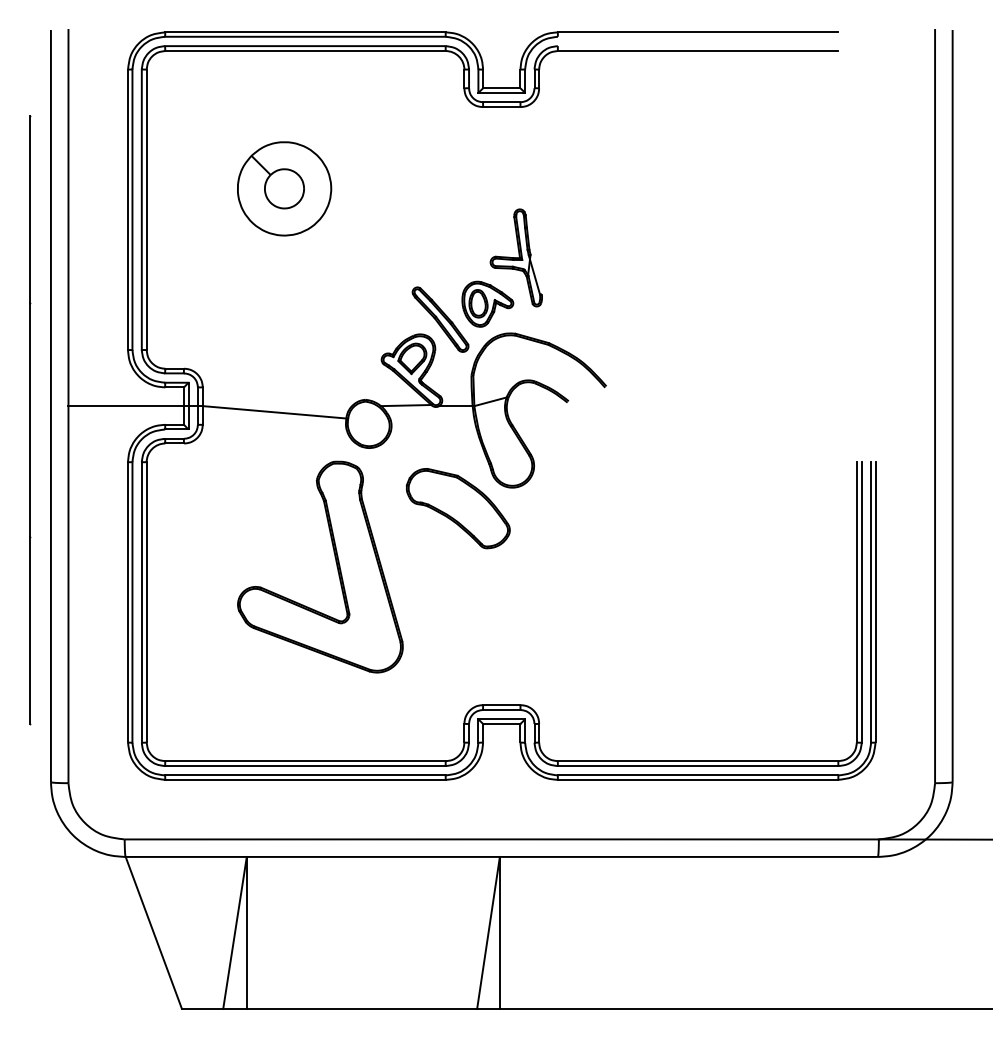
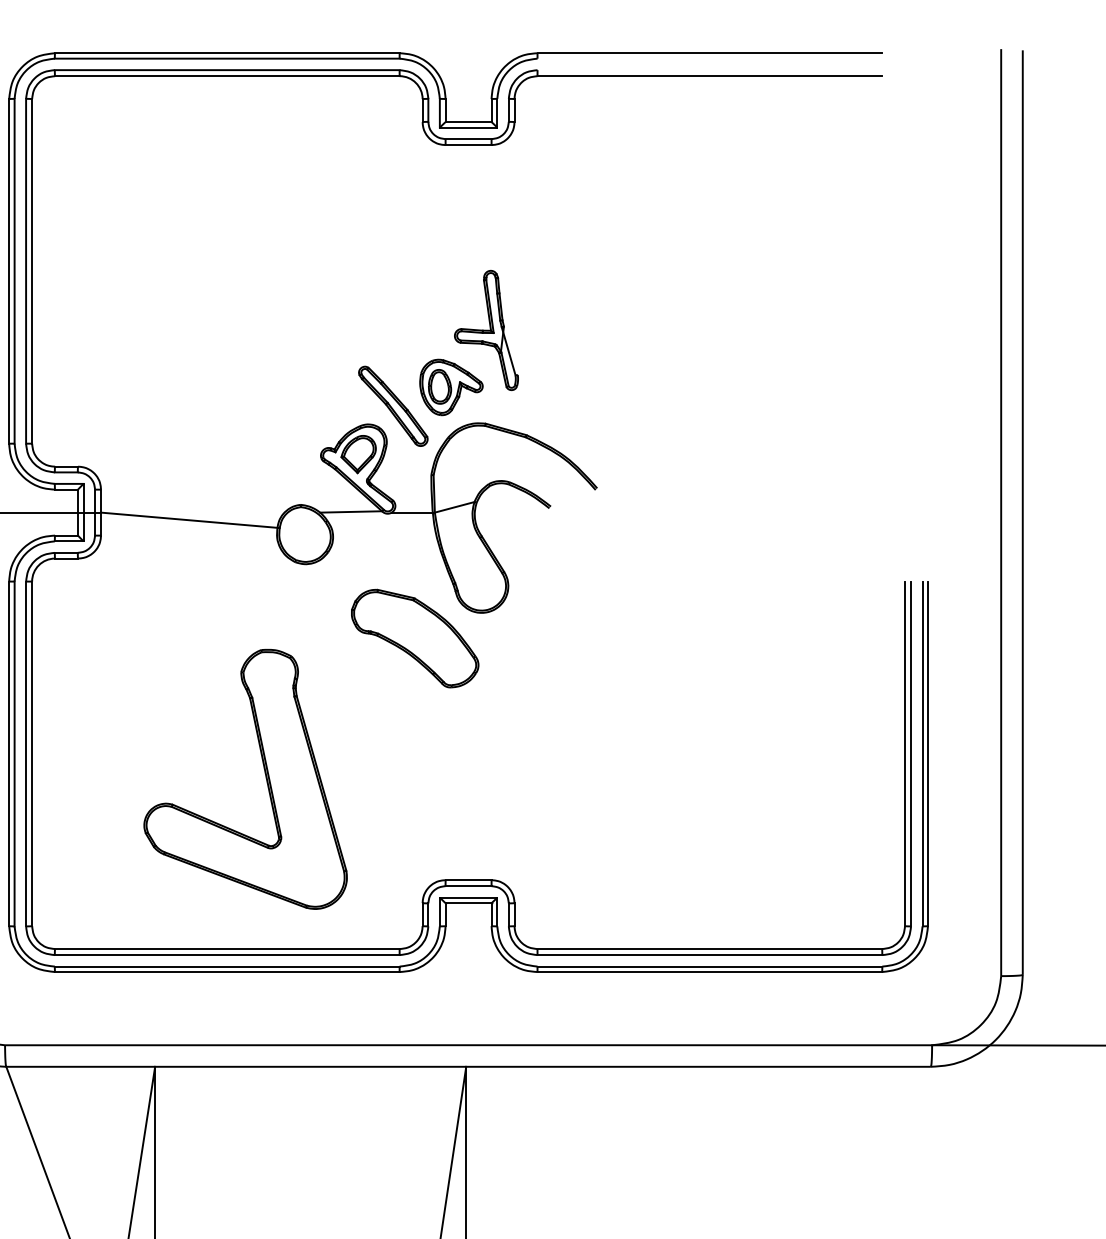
part: (284, 188) -> (201, 245), removed
part: (335, 562) -> (264, 773), moved

